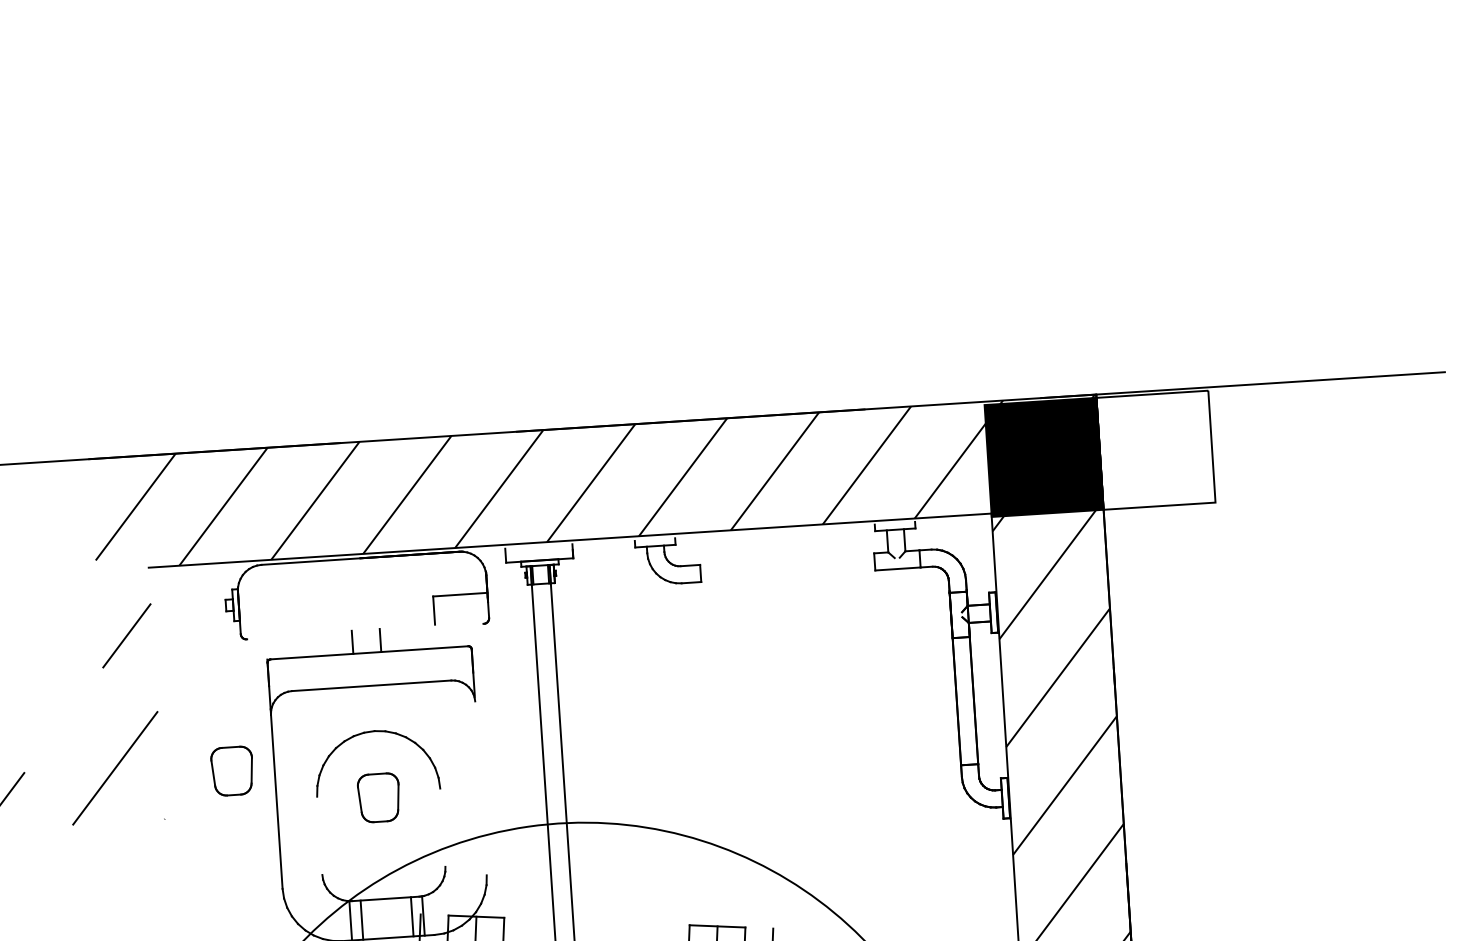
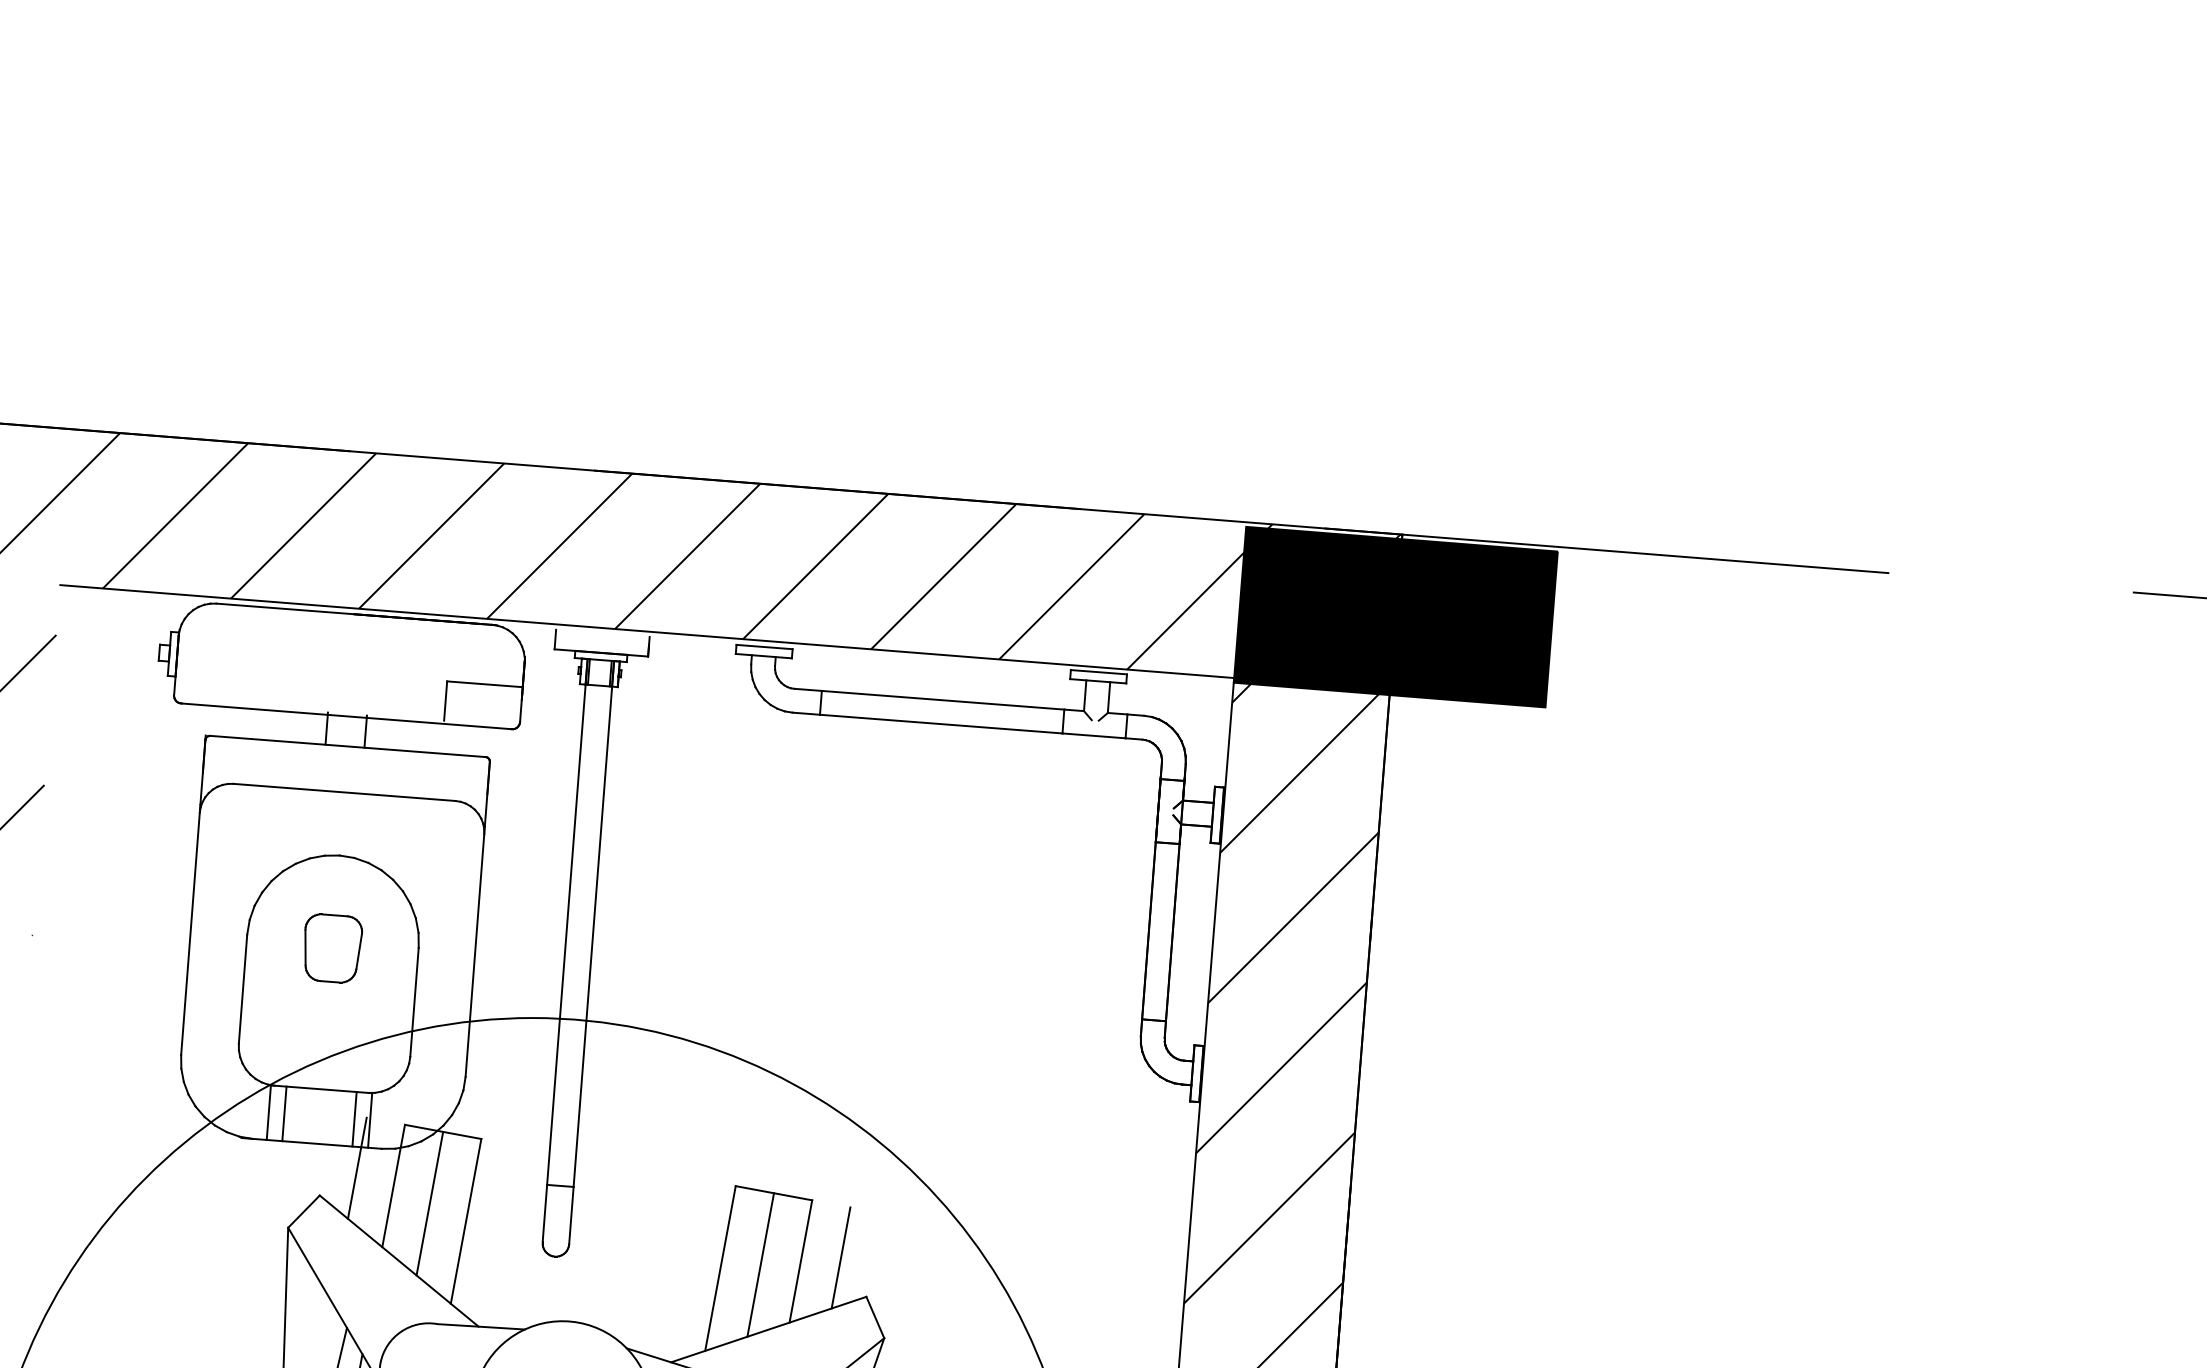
fill: (1155, 450) -> (1473, 623), added
line: (894, 523) -> (1098, 672), added
line: (654, 539) -> (764, 646), added
line: (786, 558) -> (942, 699), added
line: (787, 575) -> (940, 723), added
line: (365, 631) -> (346, 716), added
part: (233, 771) -> (136, 882), removed
line: (480, 785) -> (474, 951), added
line: (442, 827) -> (414, 1001), added
line: (319, 835) -> (242, 988), added

